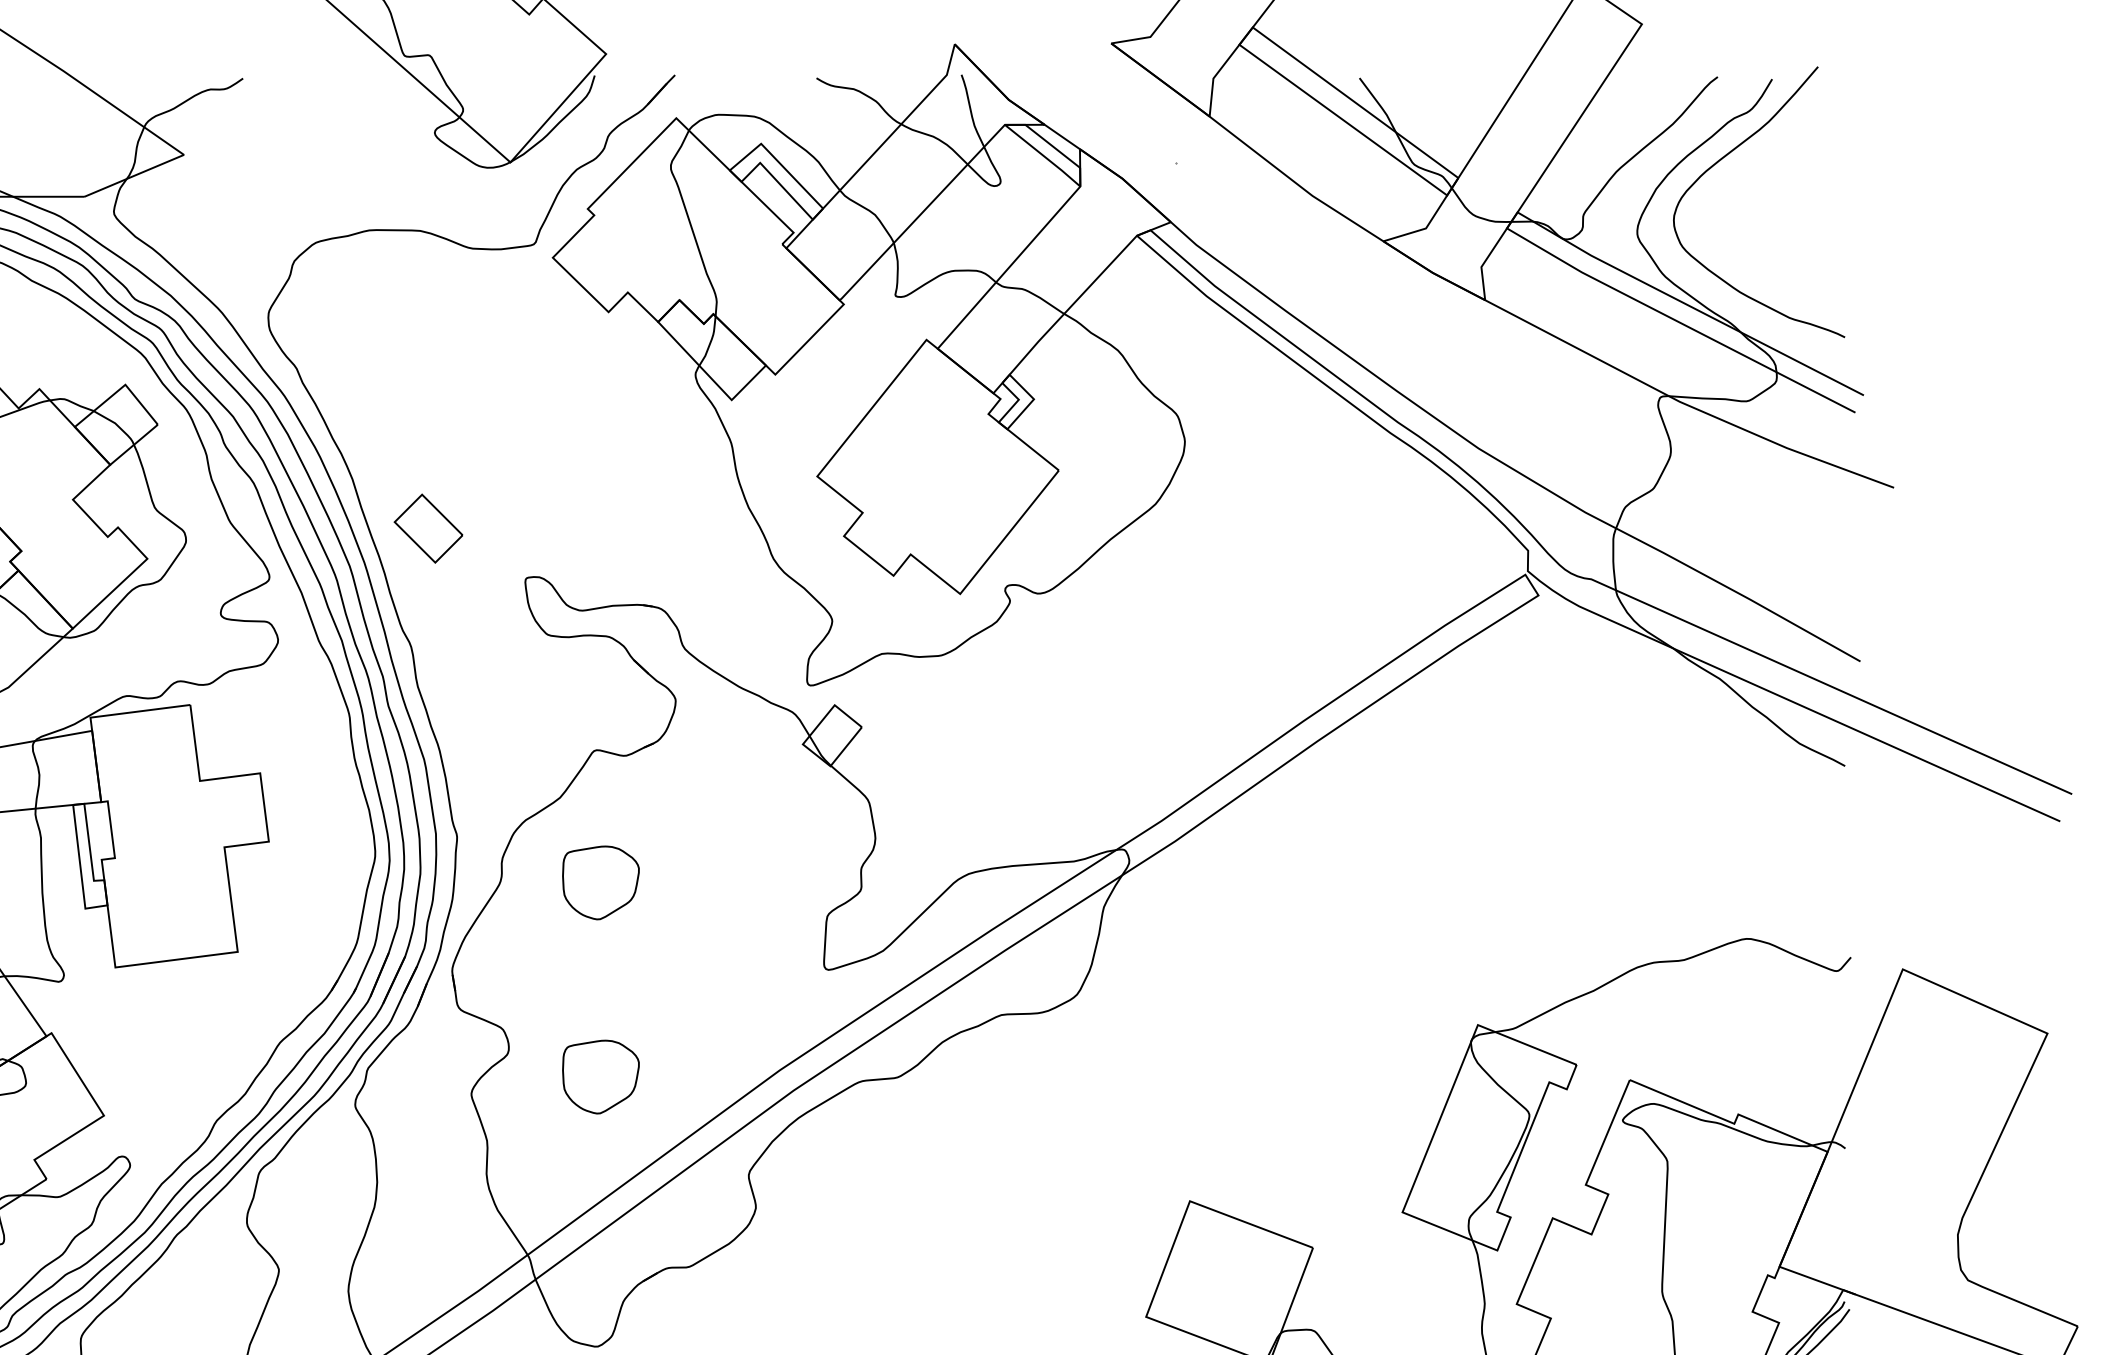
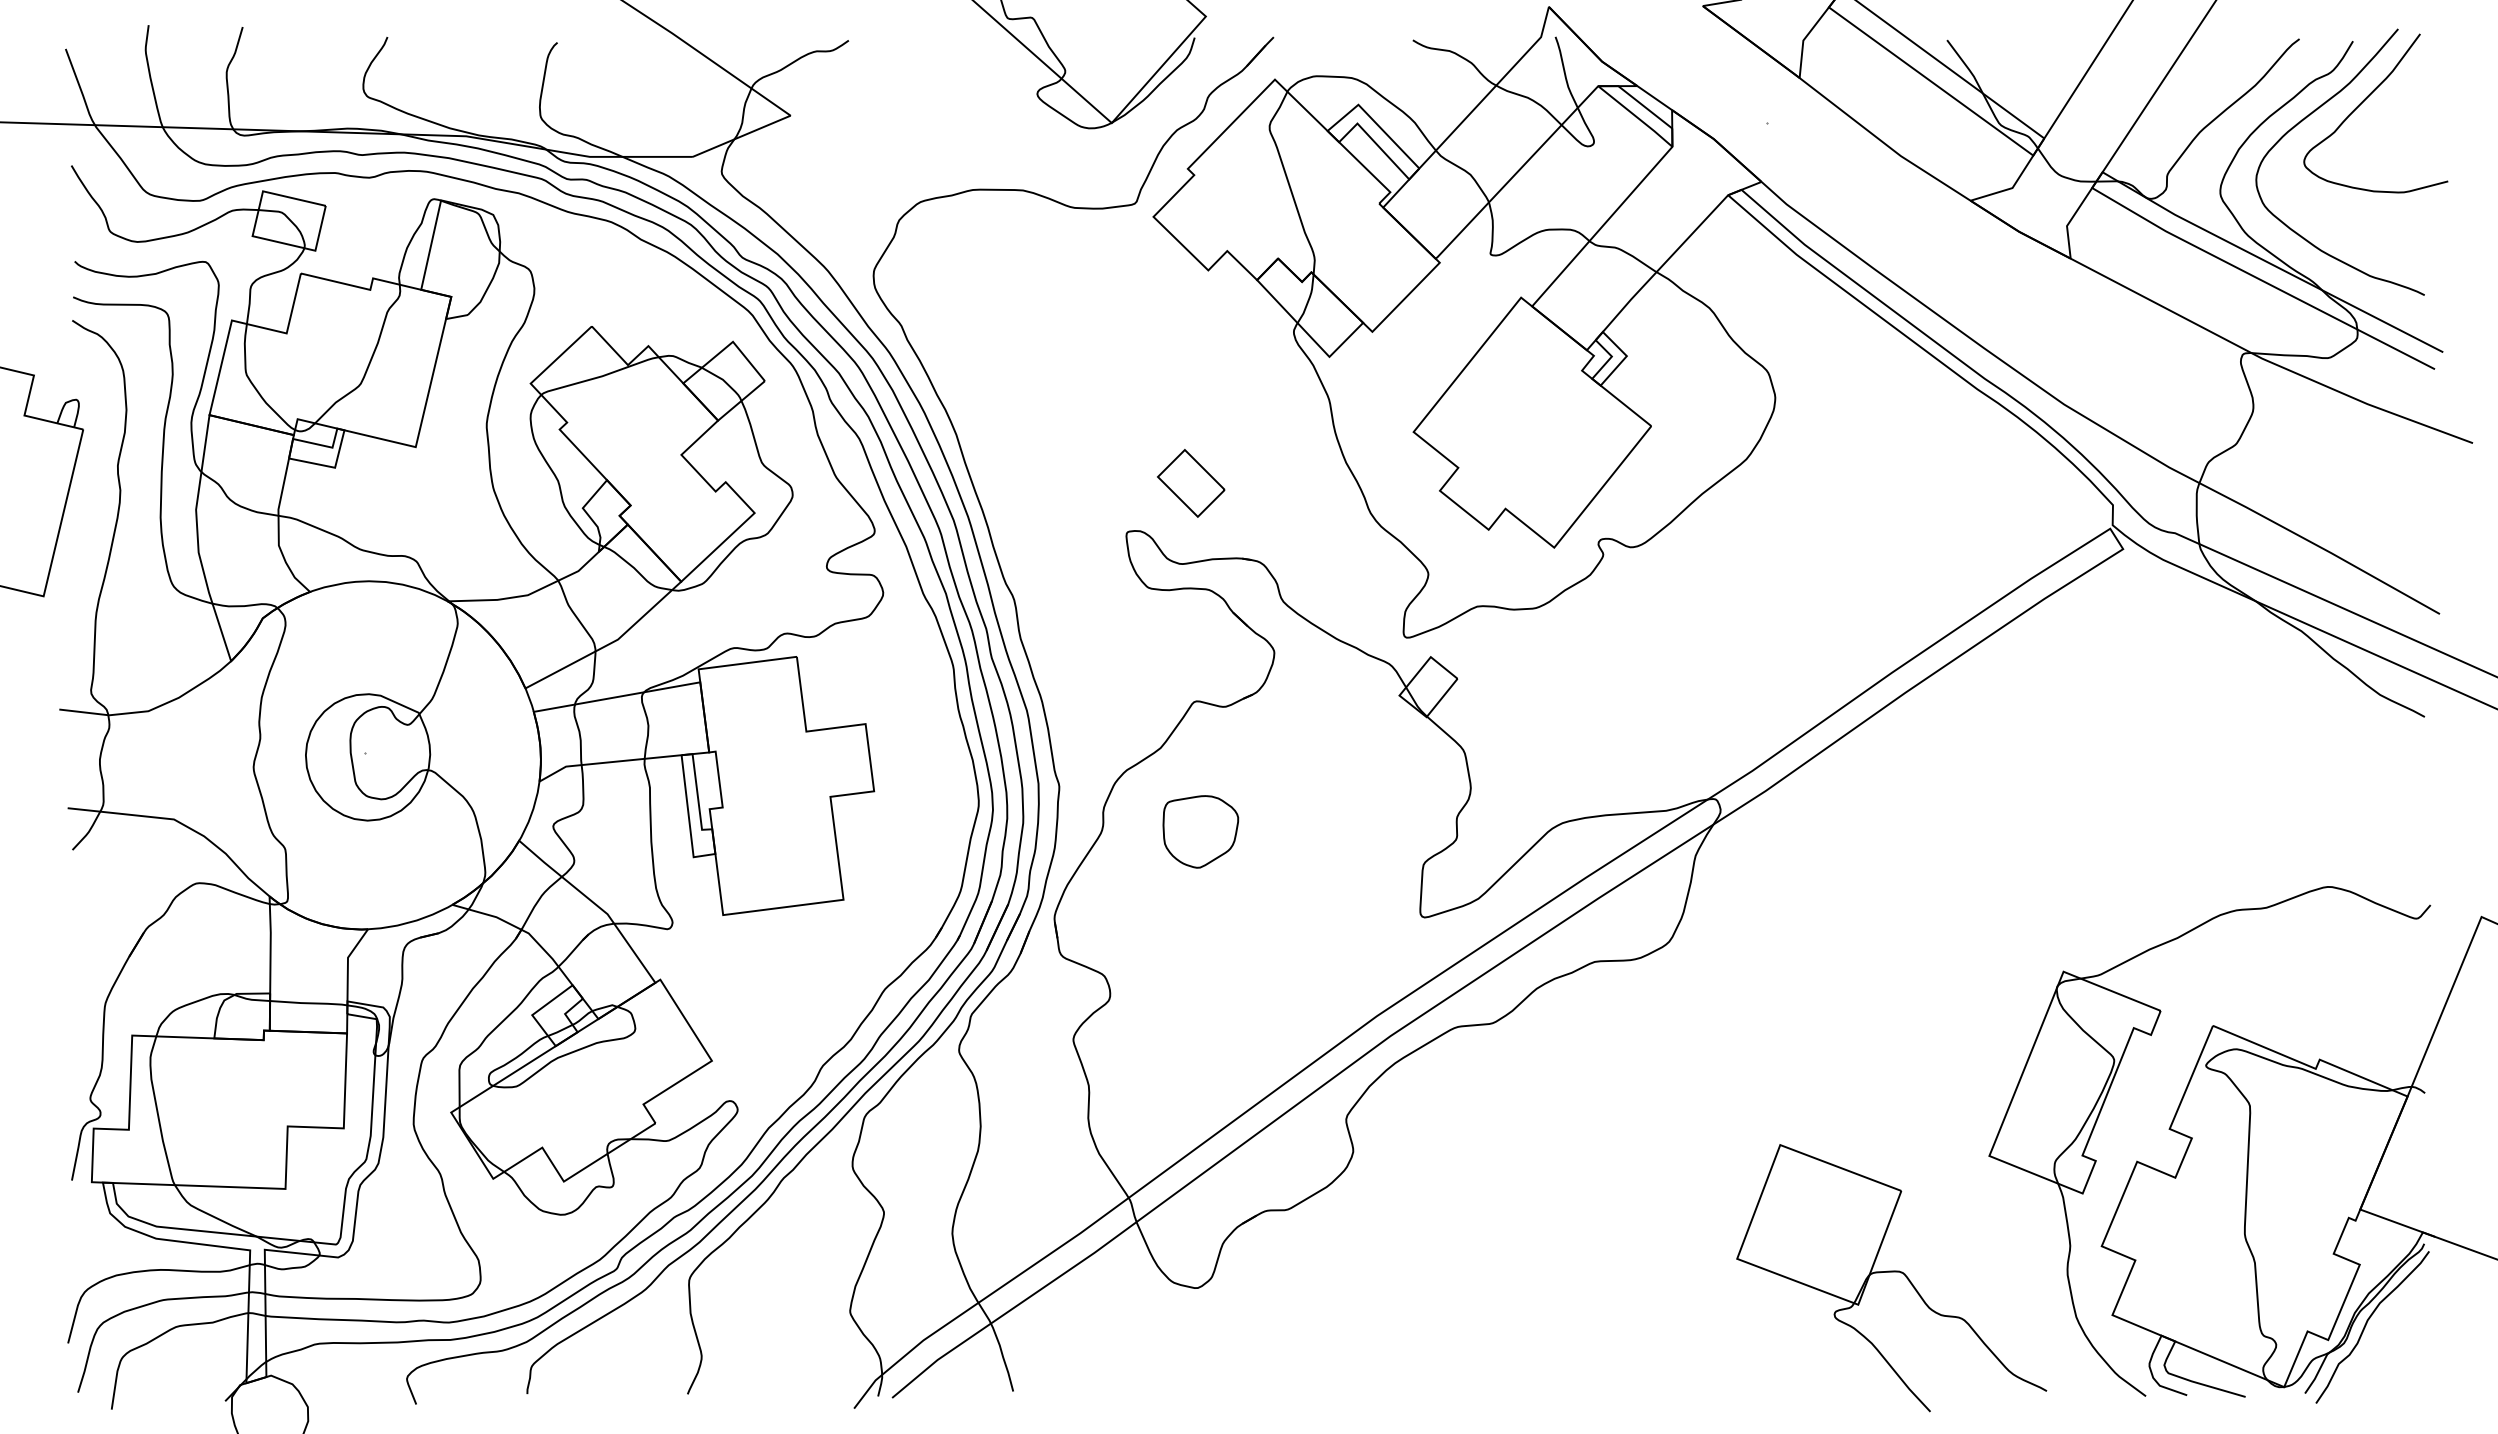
curve: (1783, 140) -> (2364, 101), added
part: (428, 528) -> (1191, 483), moved
part: (600, 1076) -> (1200, 1022), removed

